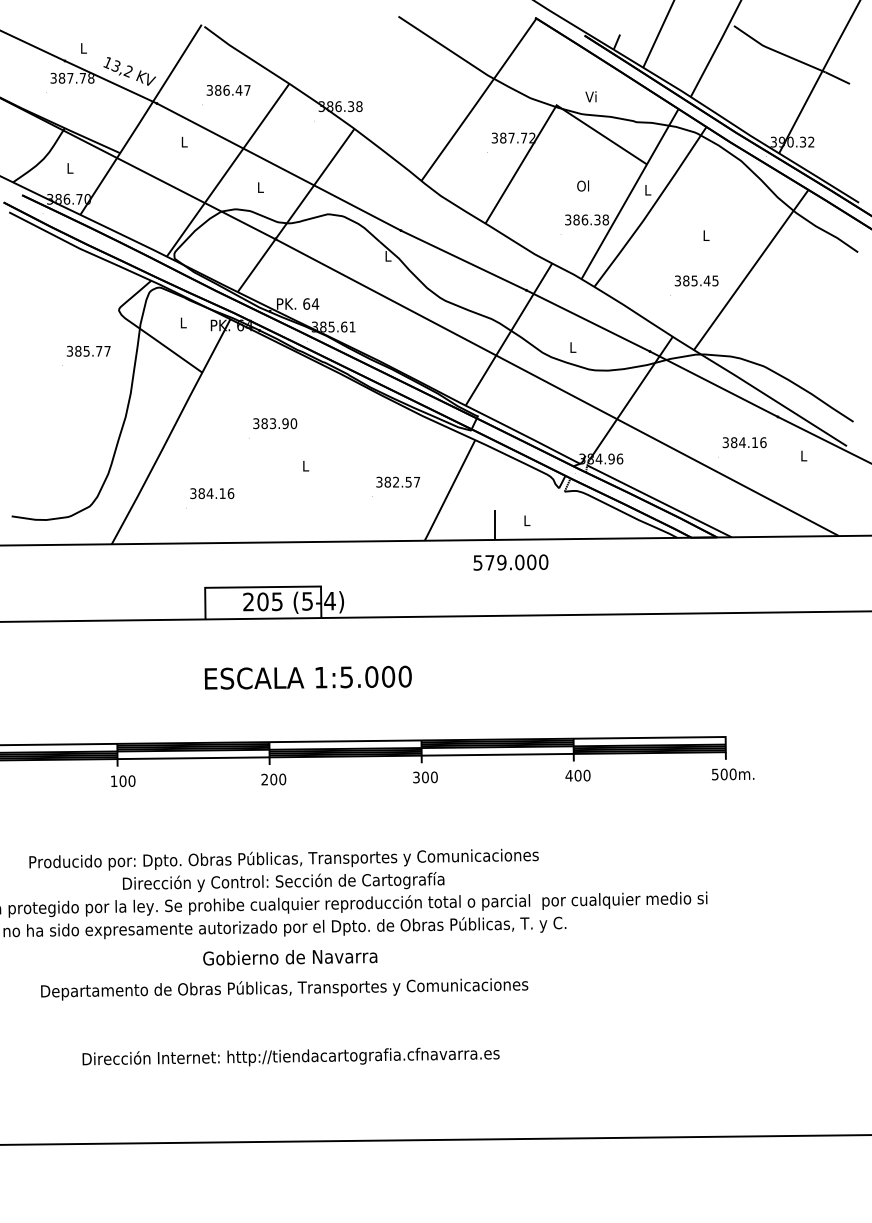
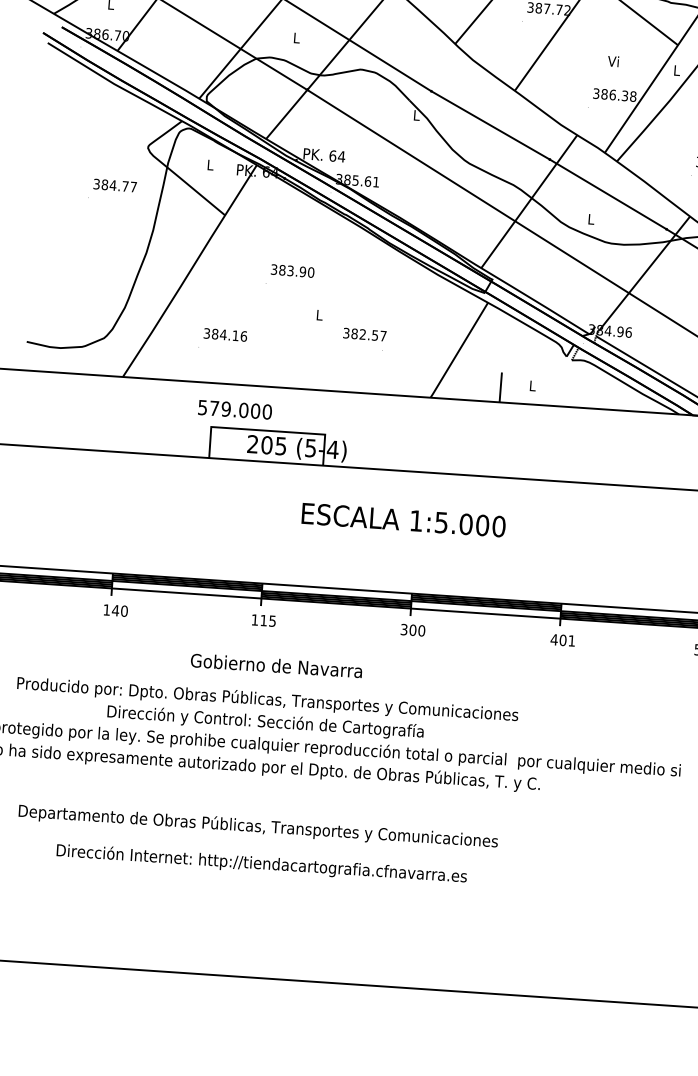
text: (583, 185) -> (614, 61), Ol -> Vi
text: (86, 351) -> (112, 185), 385.77 -> 384.77
text: (397, 481) -> (364, 333), moved
text: (510, 562) -> (234, 409), moved
text: (307, 677) -> (402, 519), moved
text: (586, 775) -> (571, 640), 400 -> 401
text: (273, 779) -> (263, 620), 200 -> 115
text: (122, 781) -> (115, 610), 100 -> 140
text: (290, 957) -> (276, 666), moved
text: (290, 1056) -> (261, 863), moved

